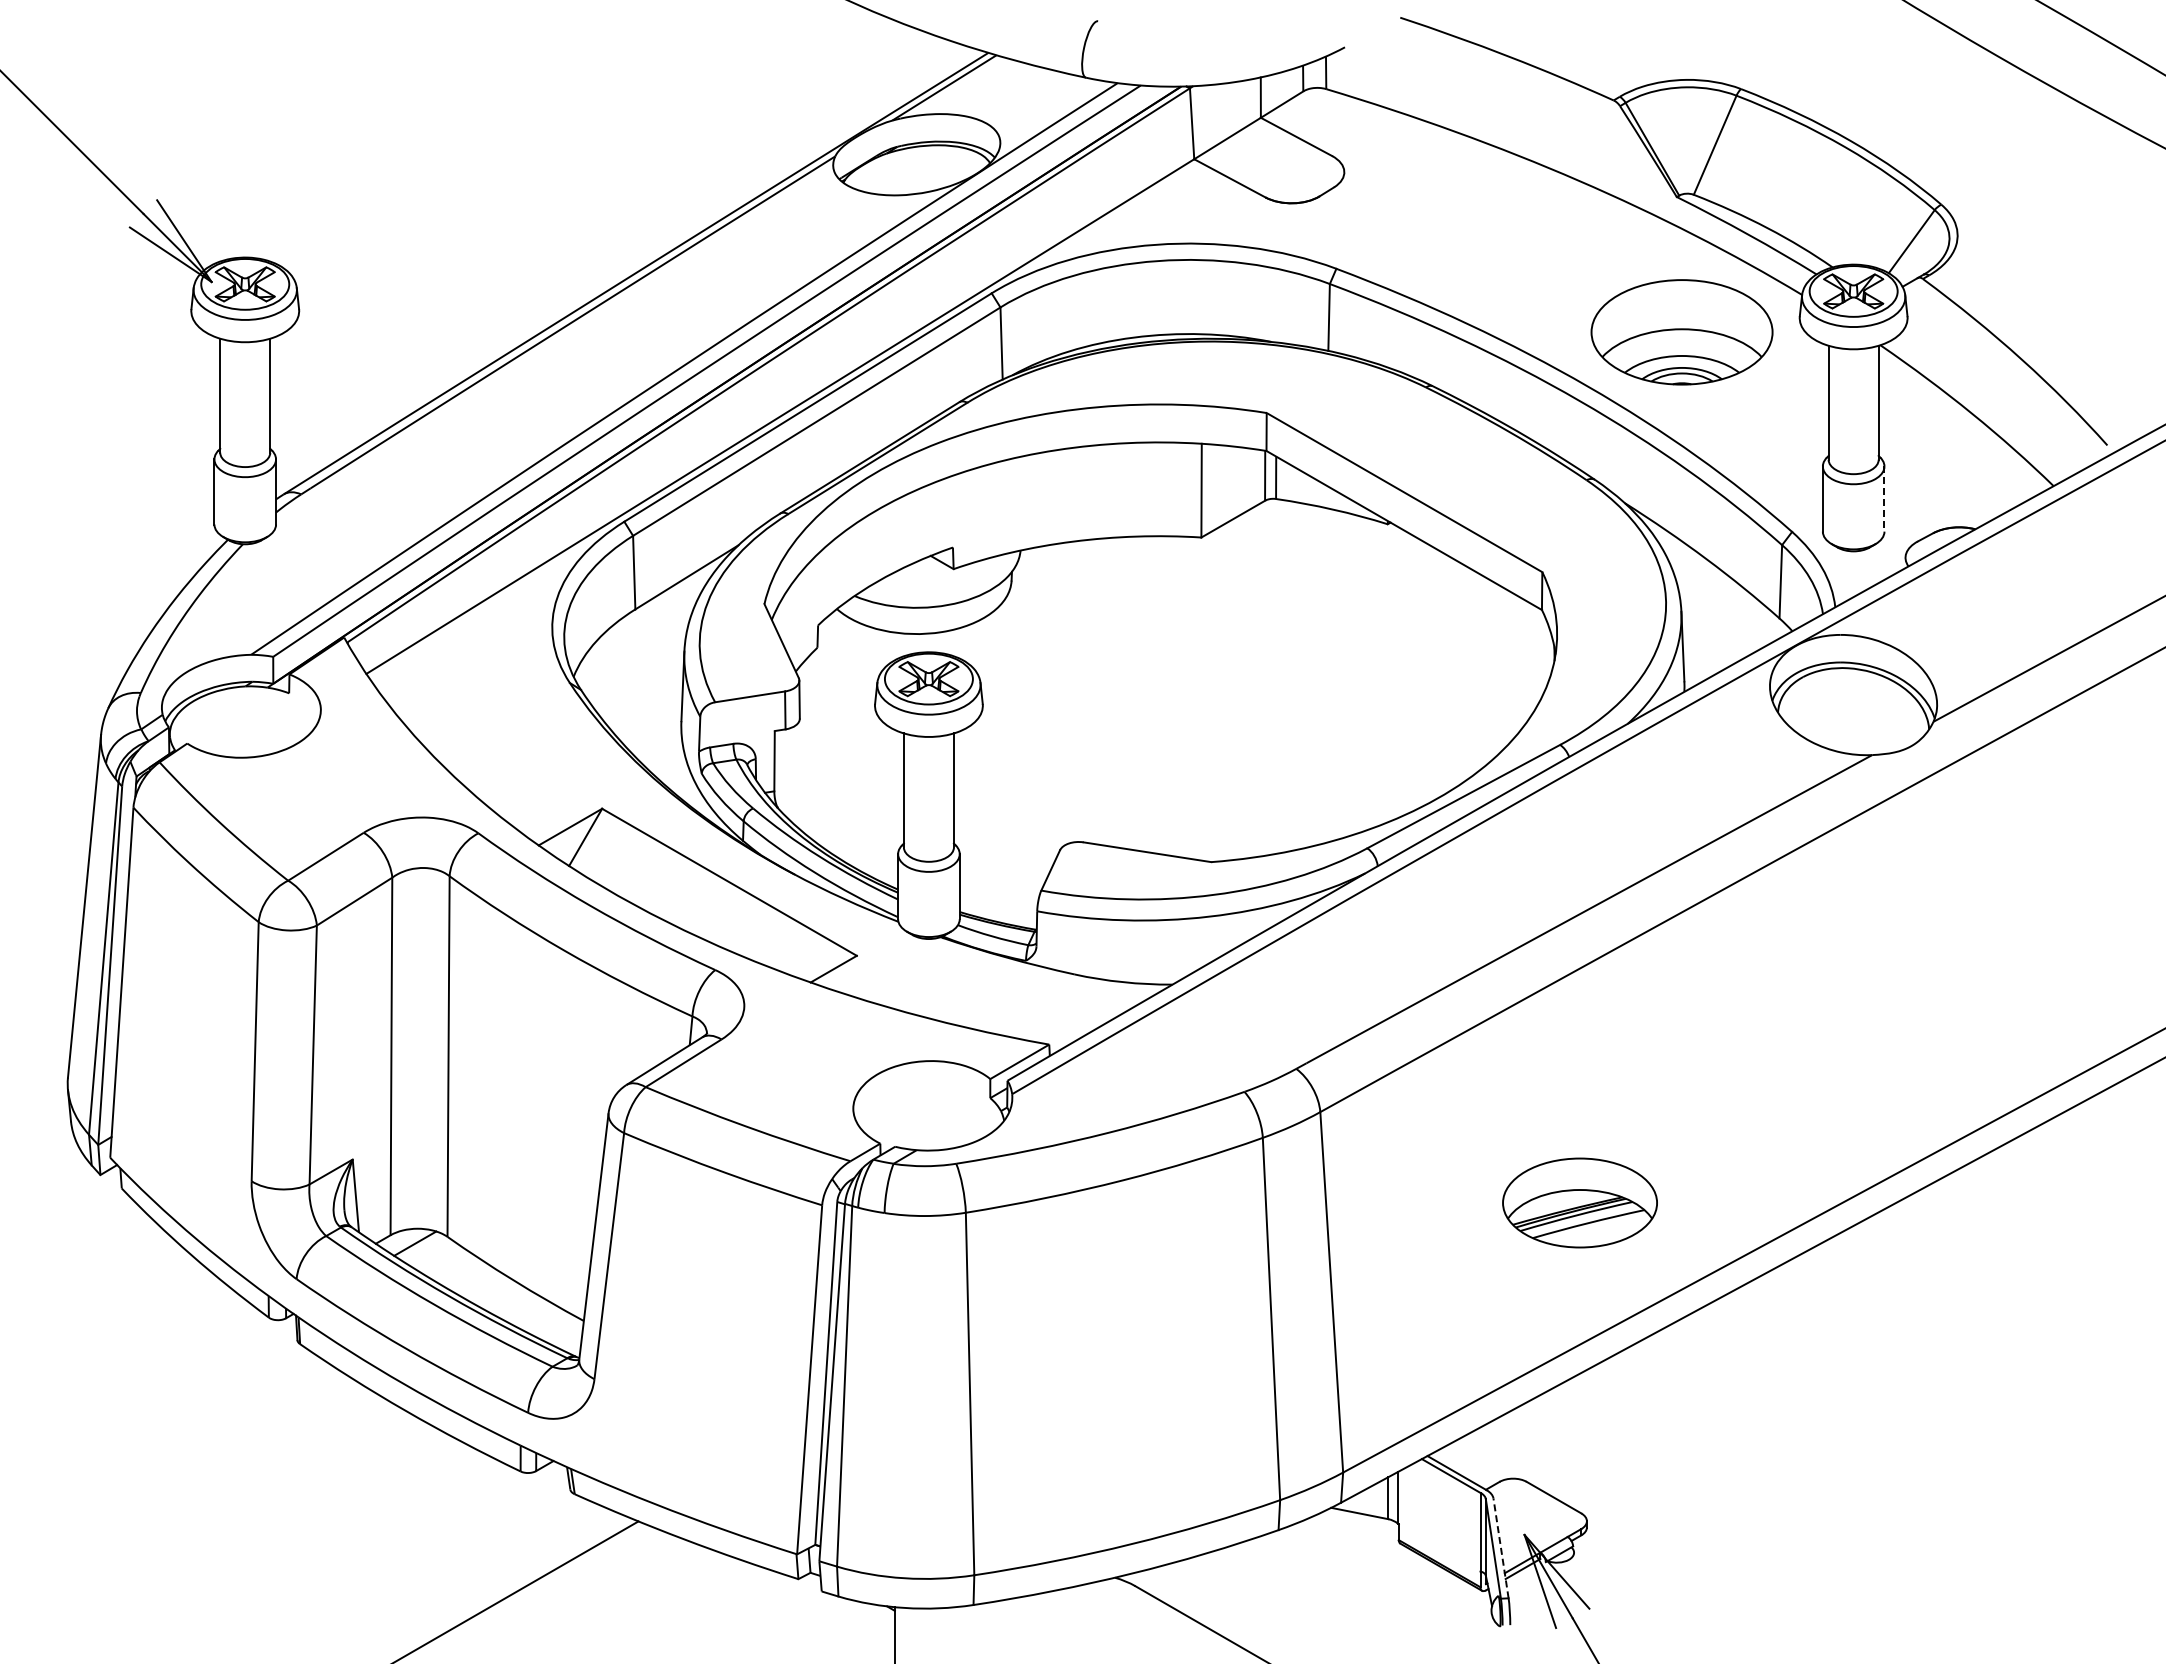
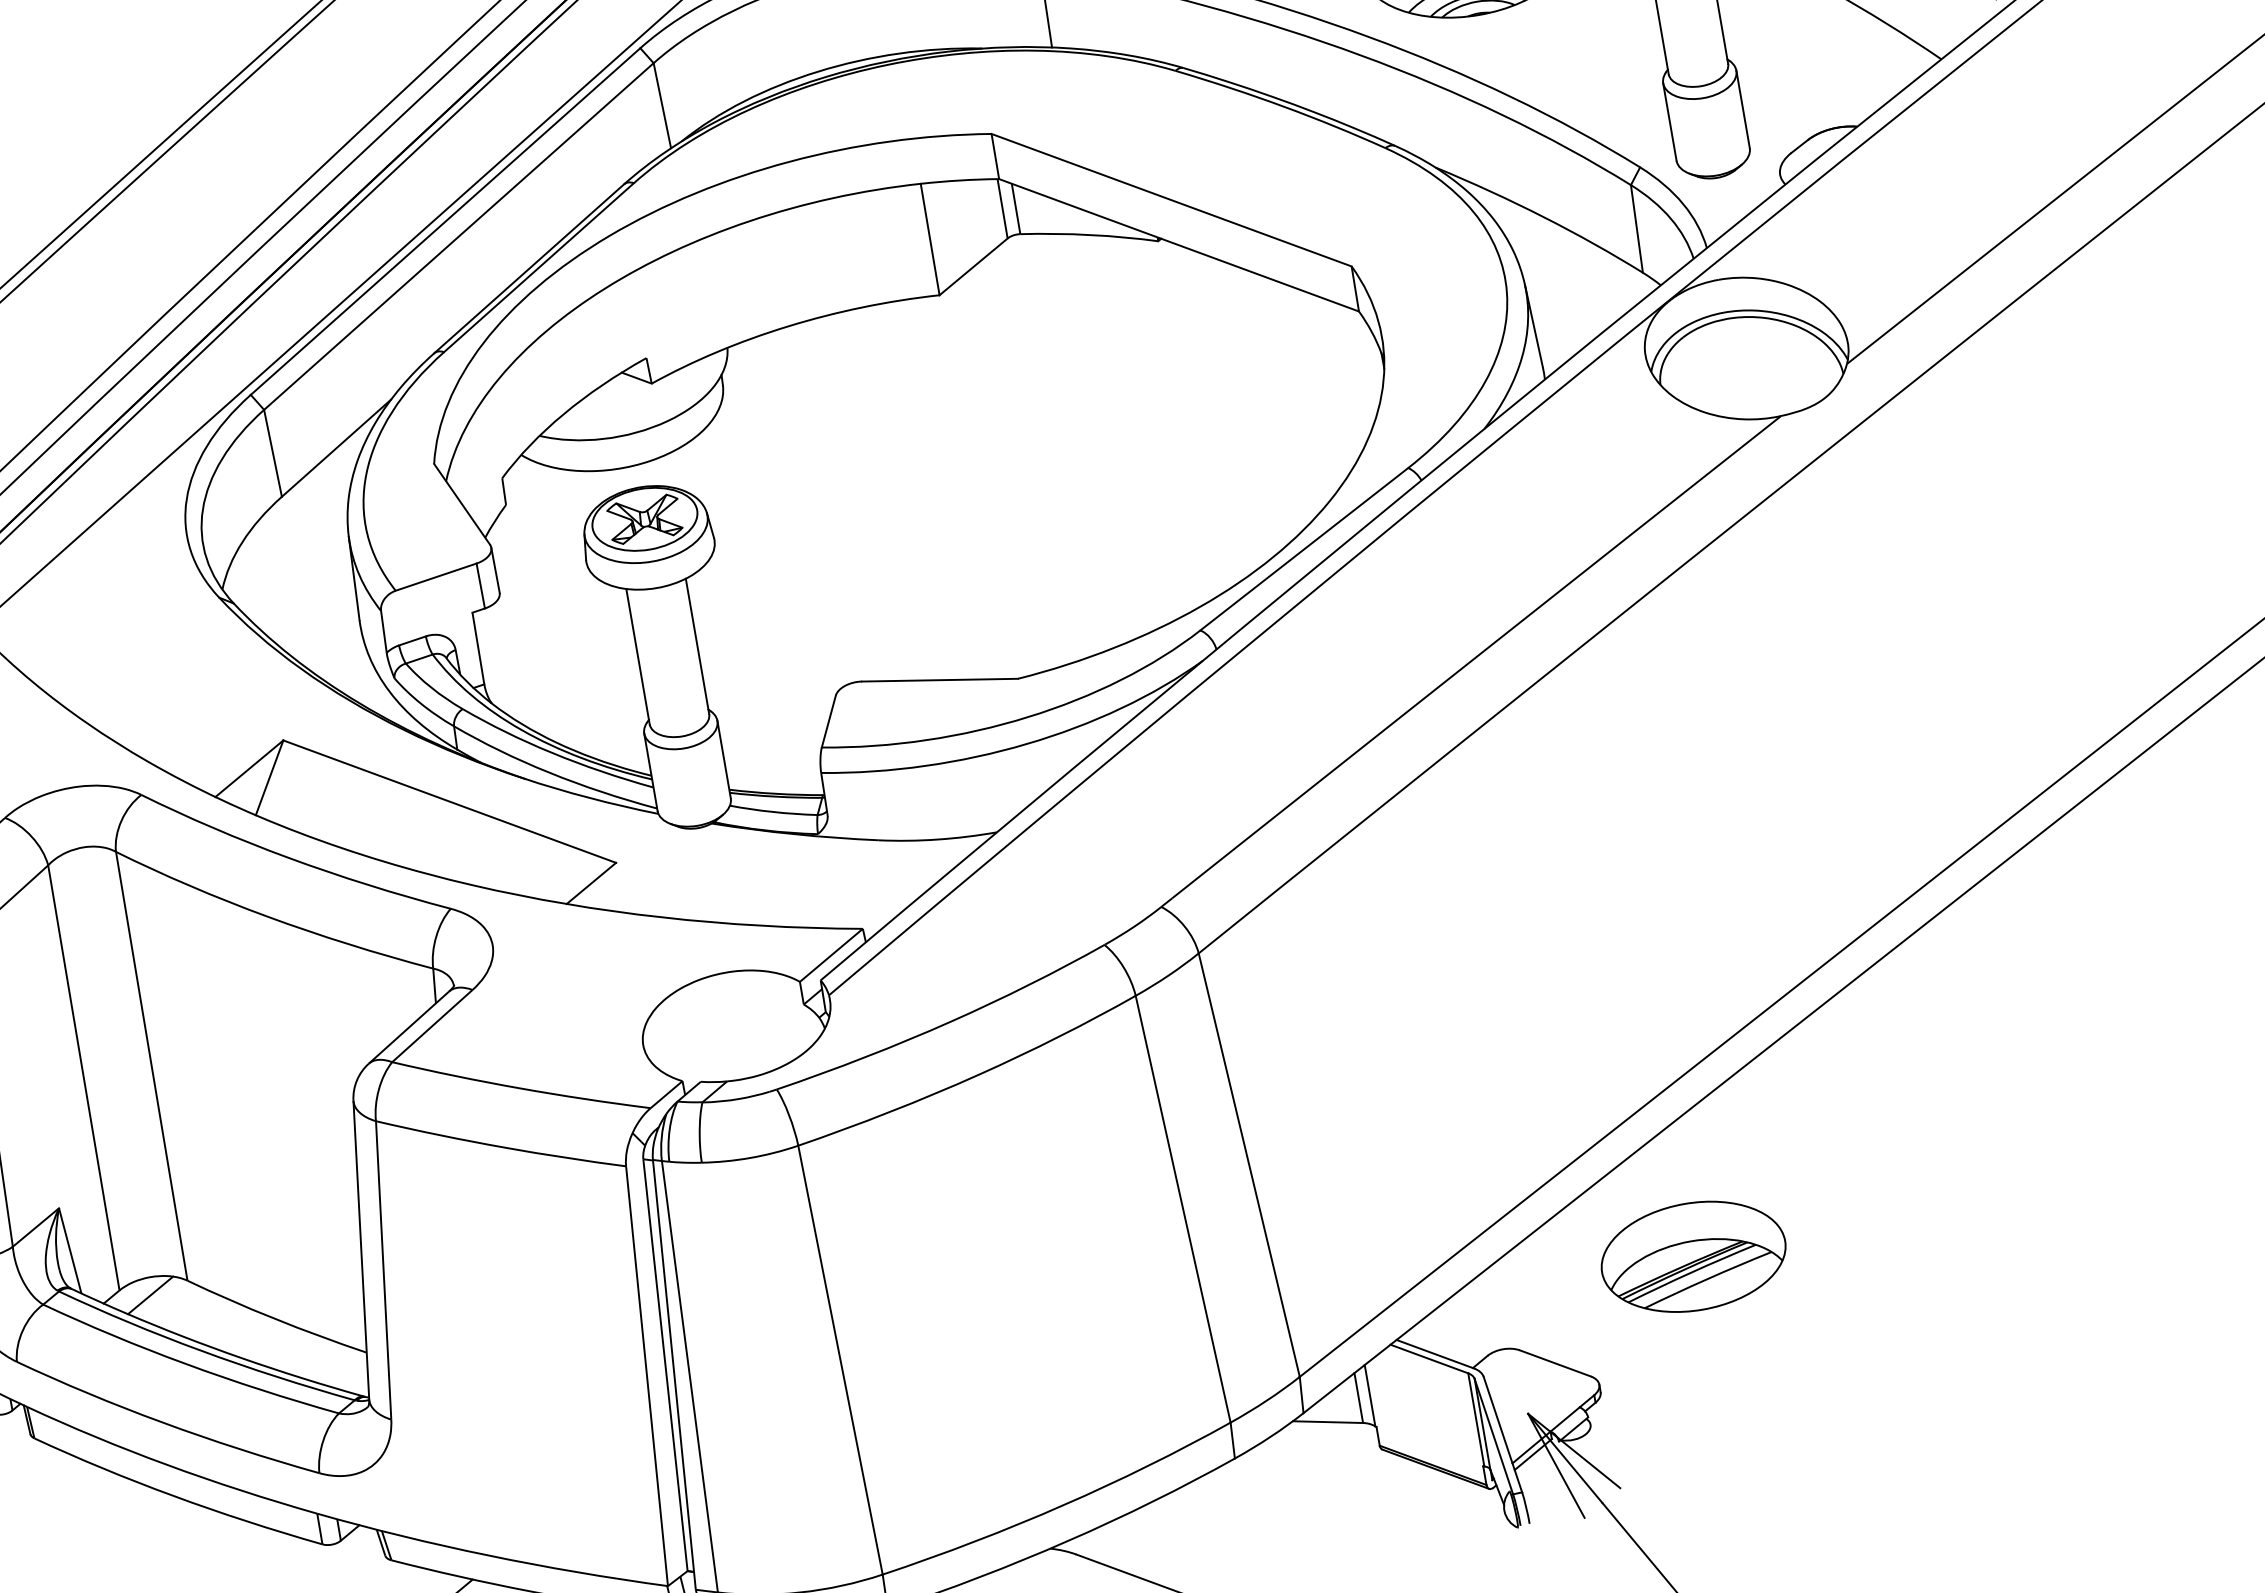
line: (1884, 499) -> (1743, 109), dashed -> solid
part: (1579, 1202) -> (1692, 1256), moved
line: (1500, 1547) -> (1502, 1433), dashed -> solid

